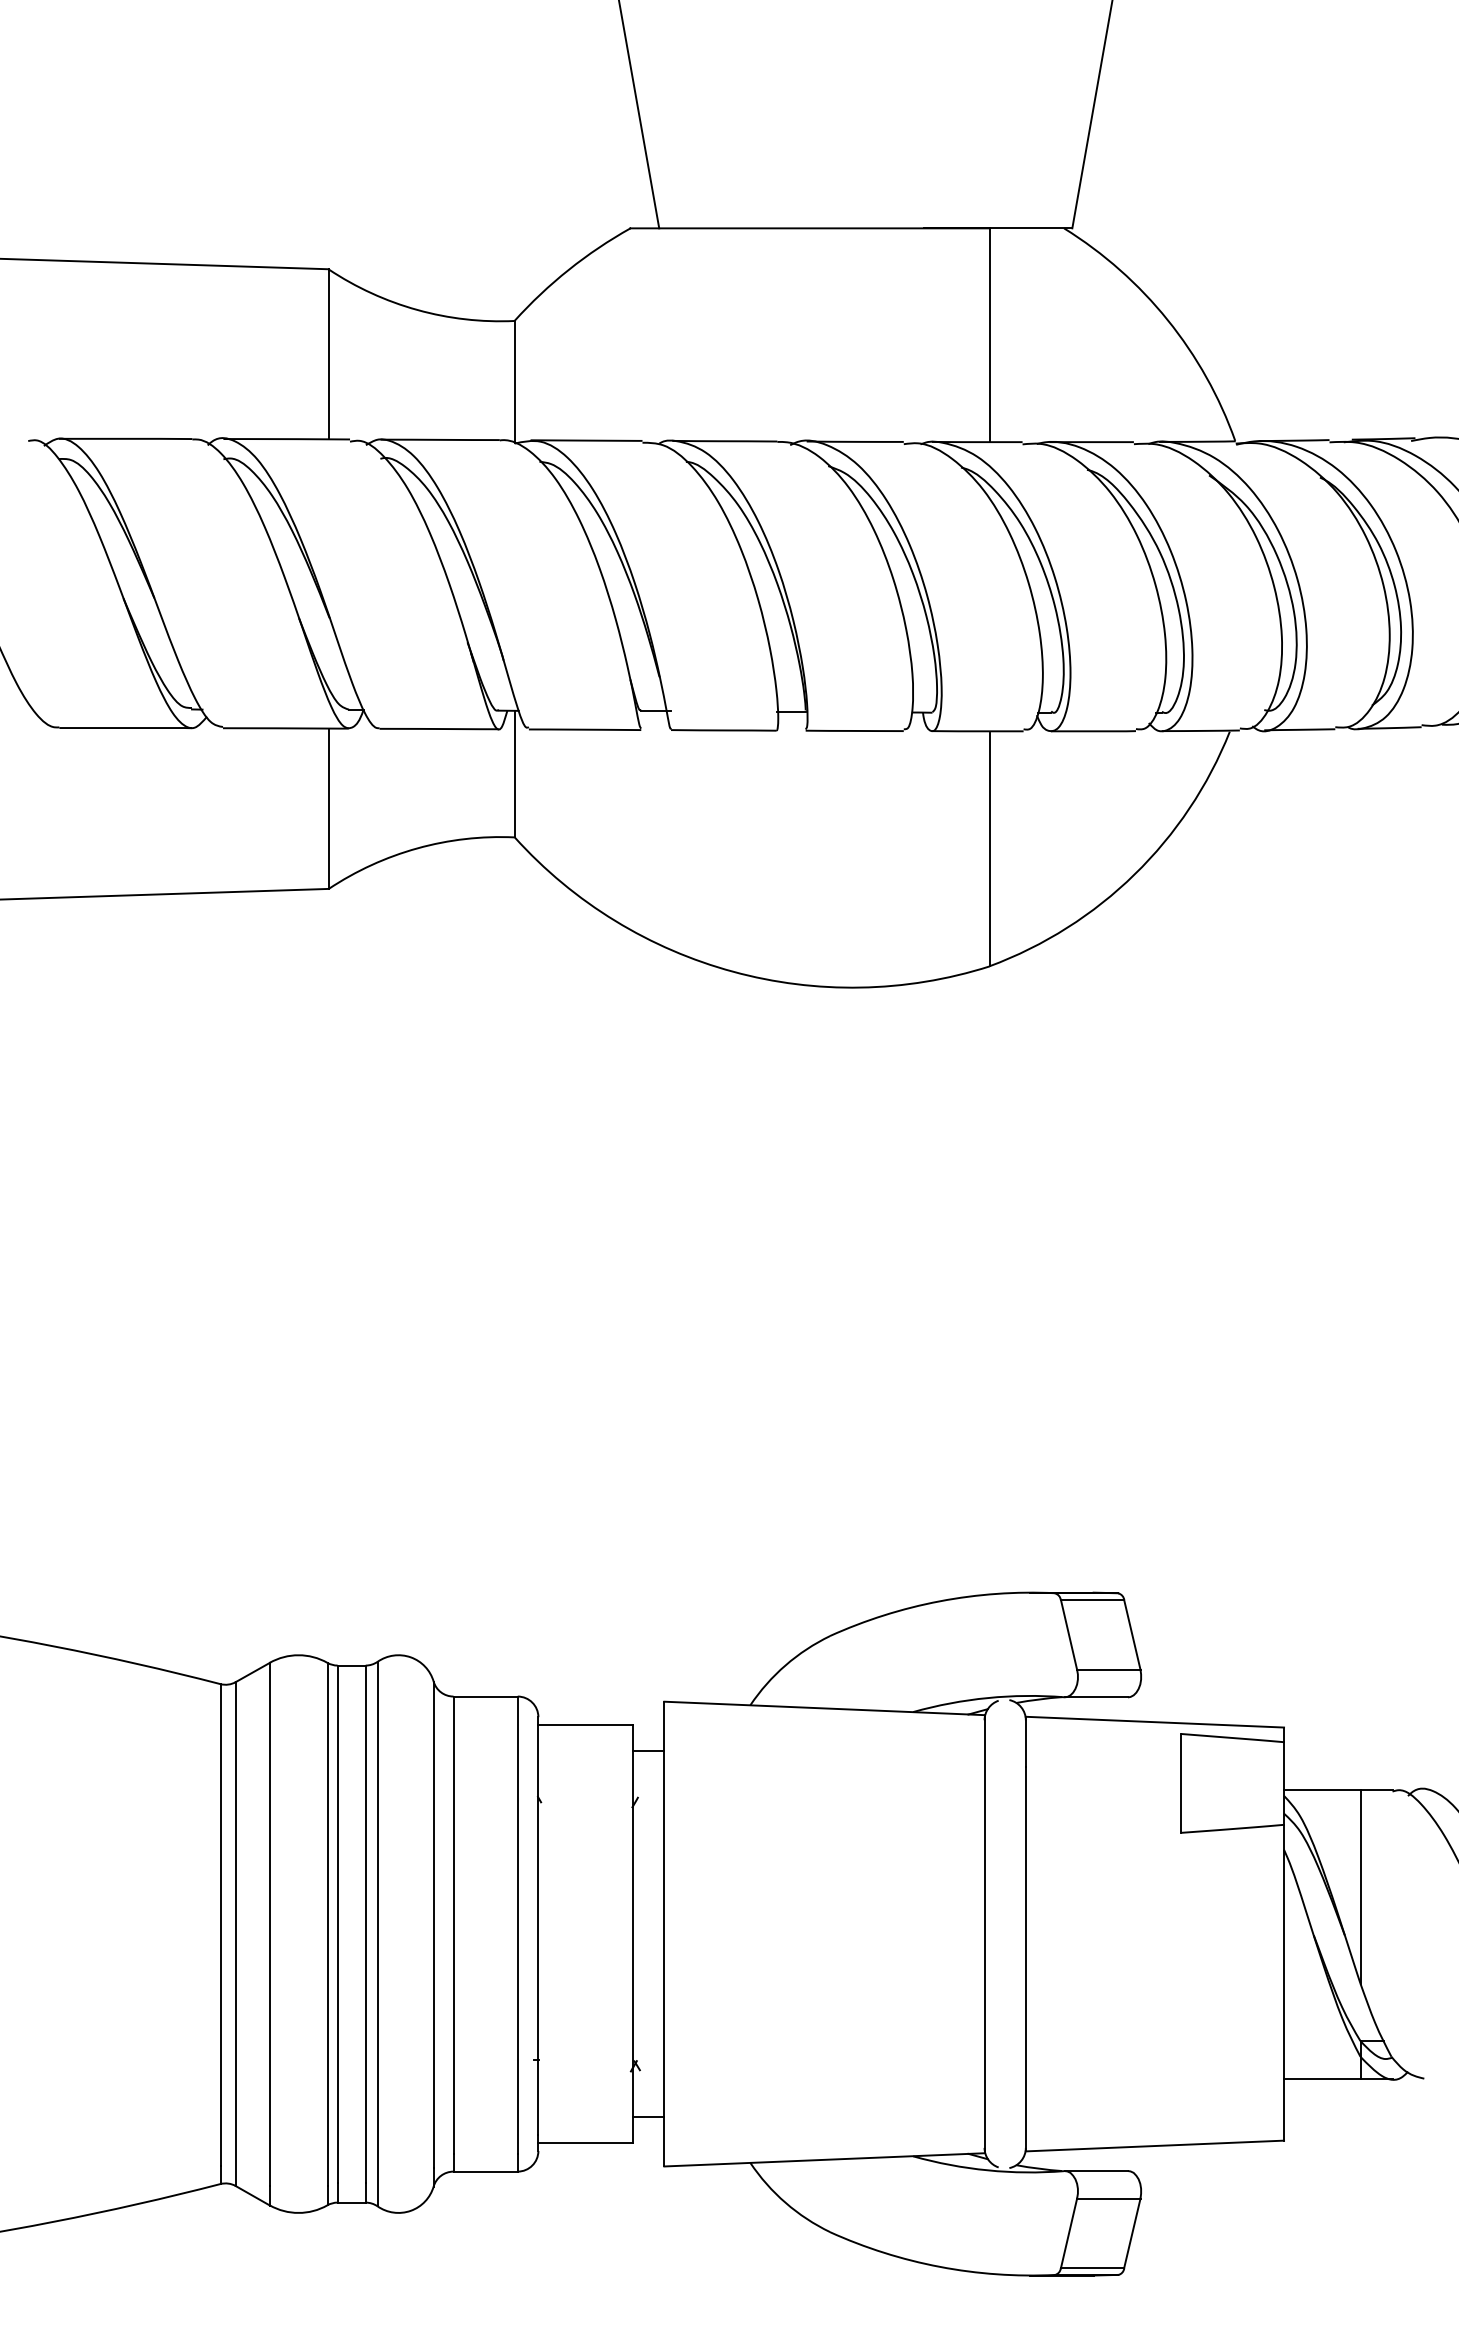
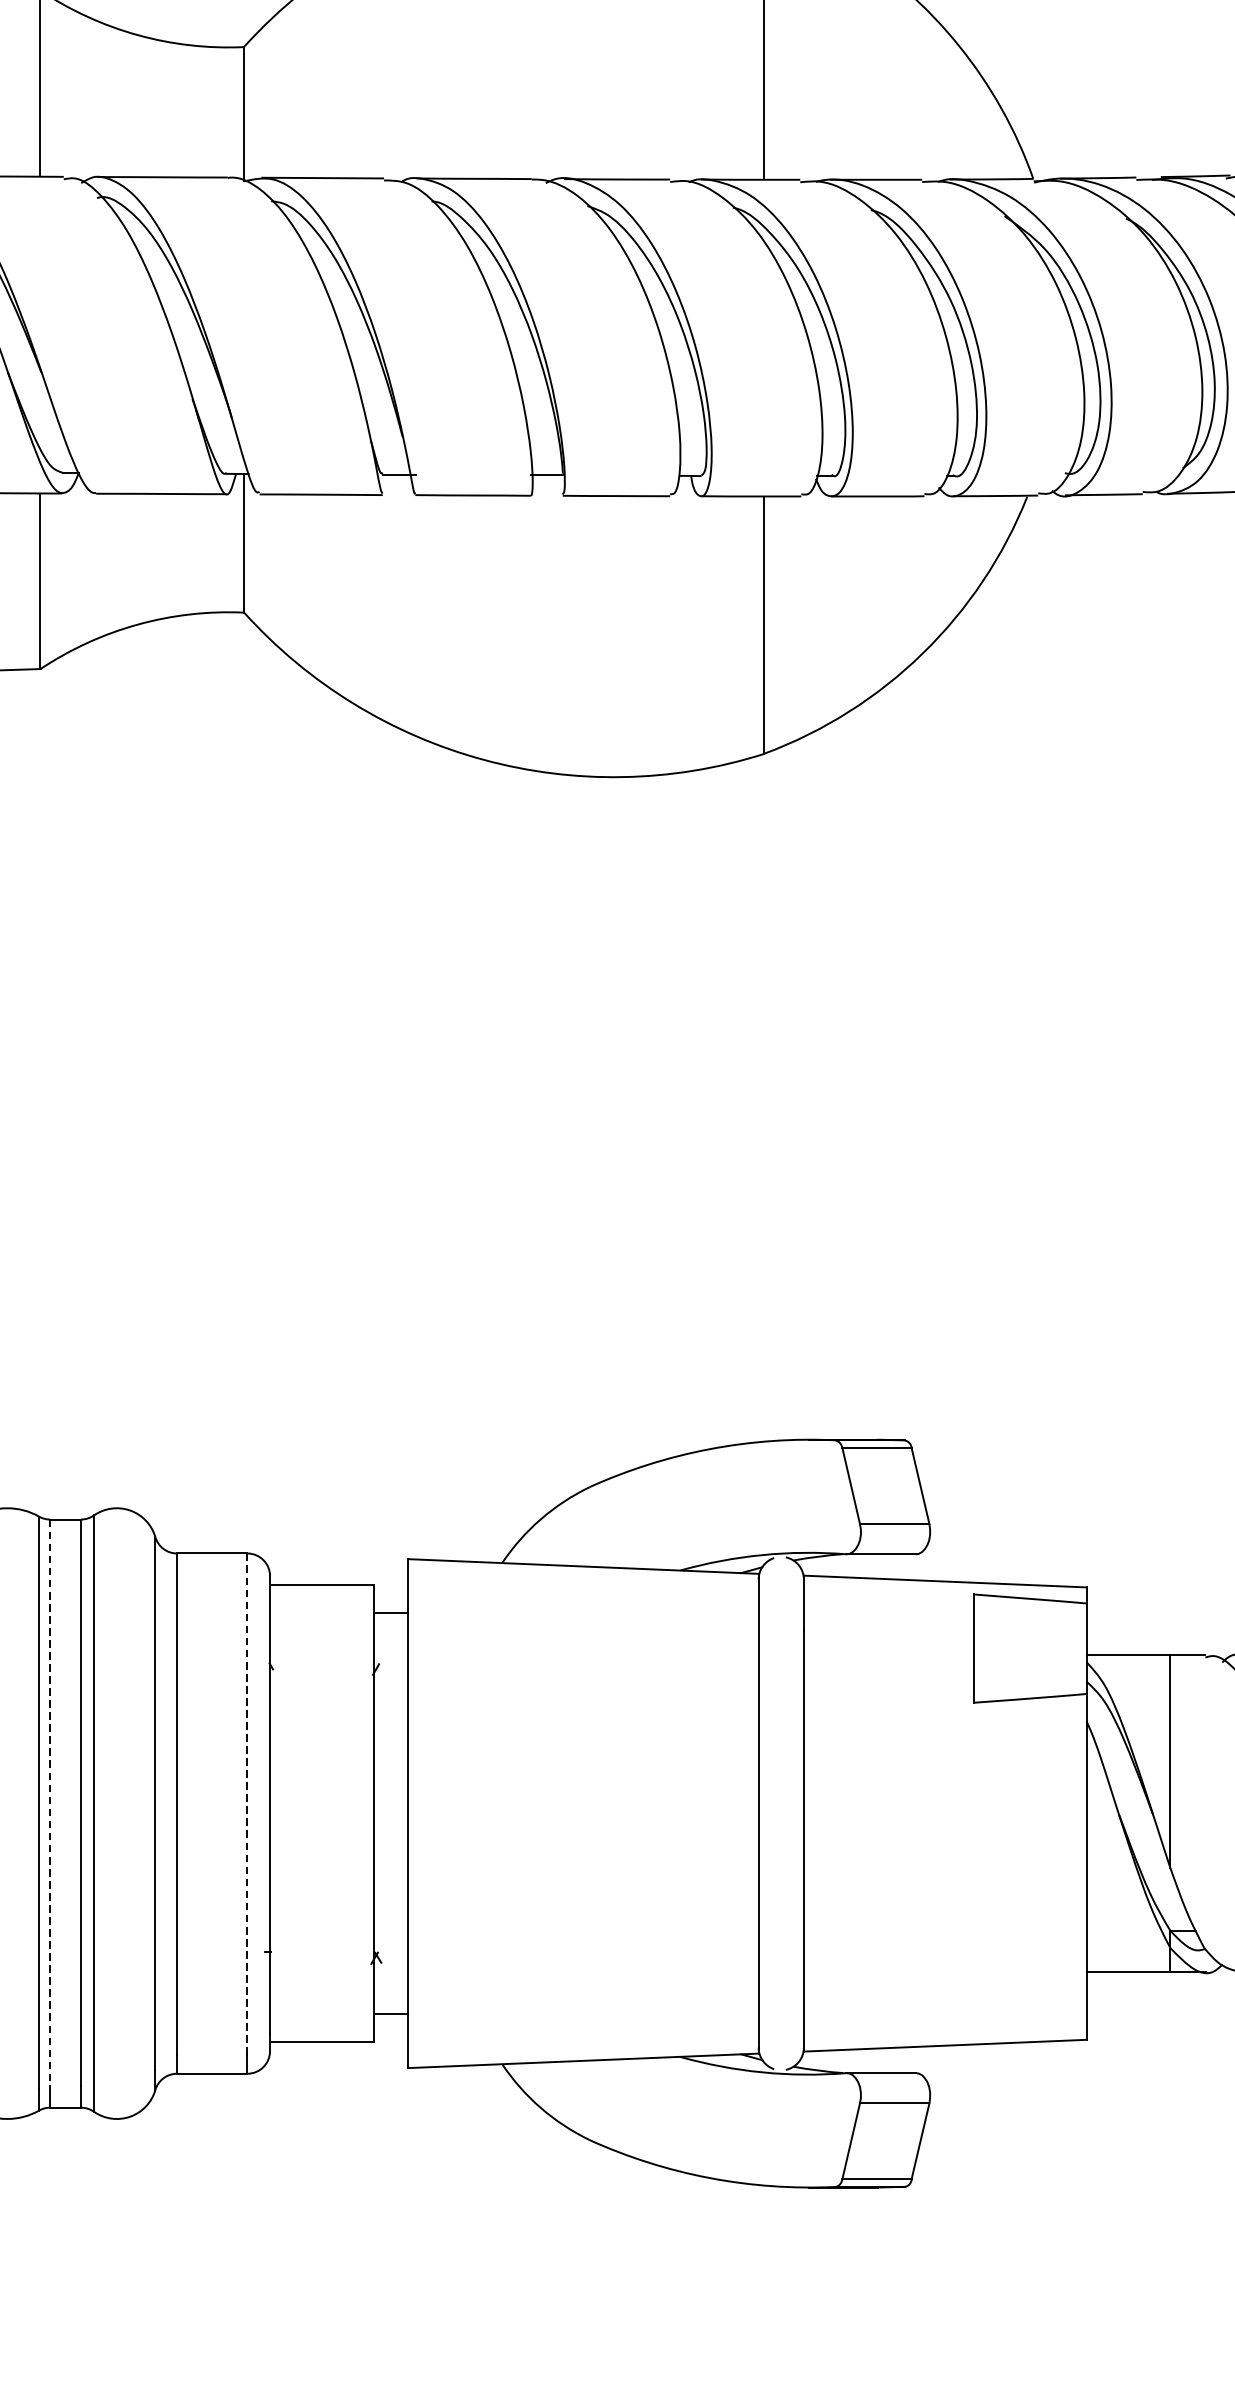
line: (337, 1924) -> (50, 1803), solid -> dashed
line: (517, 1925) -> (247, 1804), solid -> dashed

